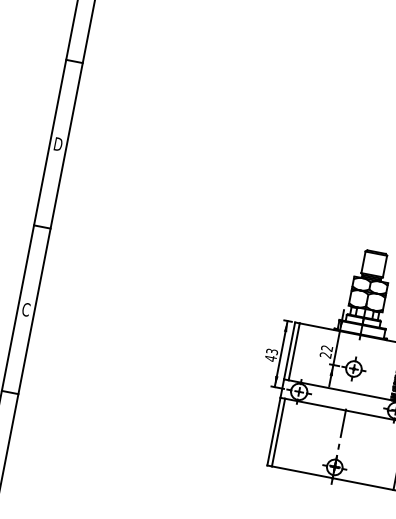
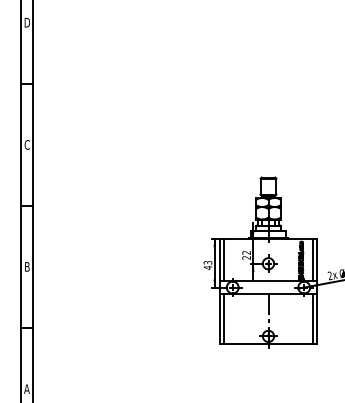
text: (58, 143) -> (27, 144), D -> C
text: (25, 308) -> (26, 266), C -> B

